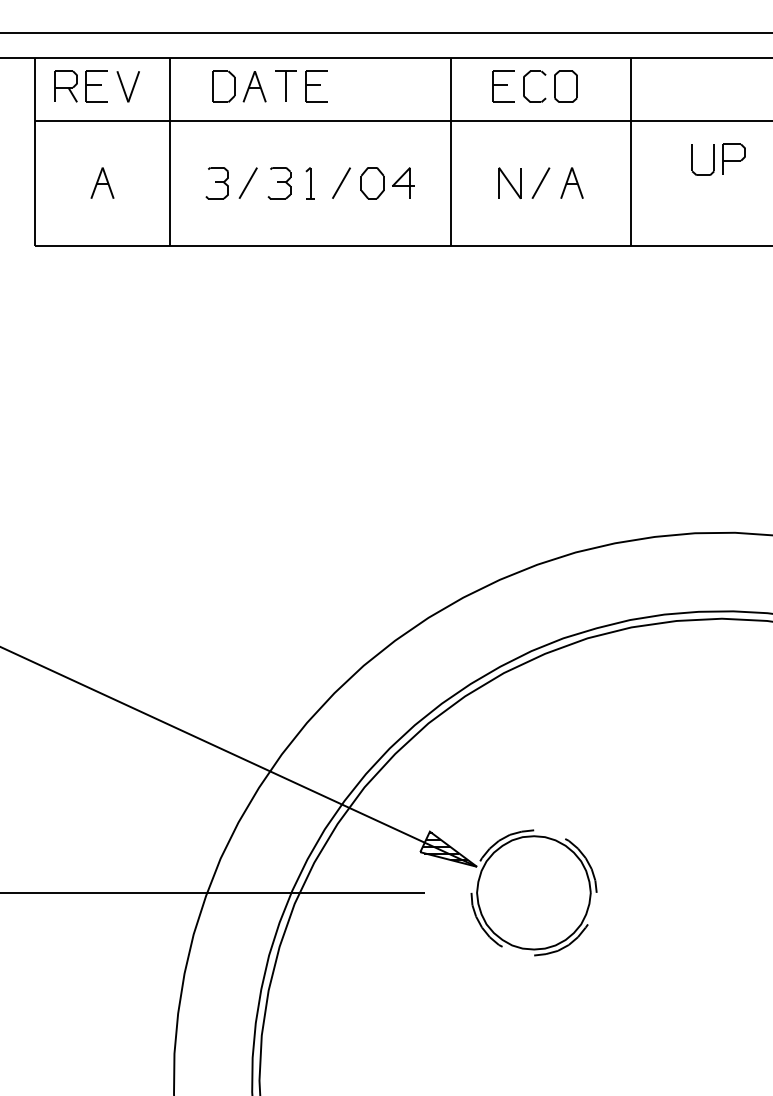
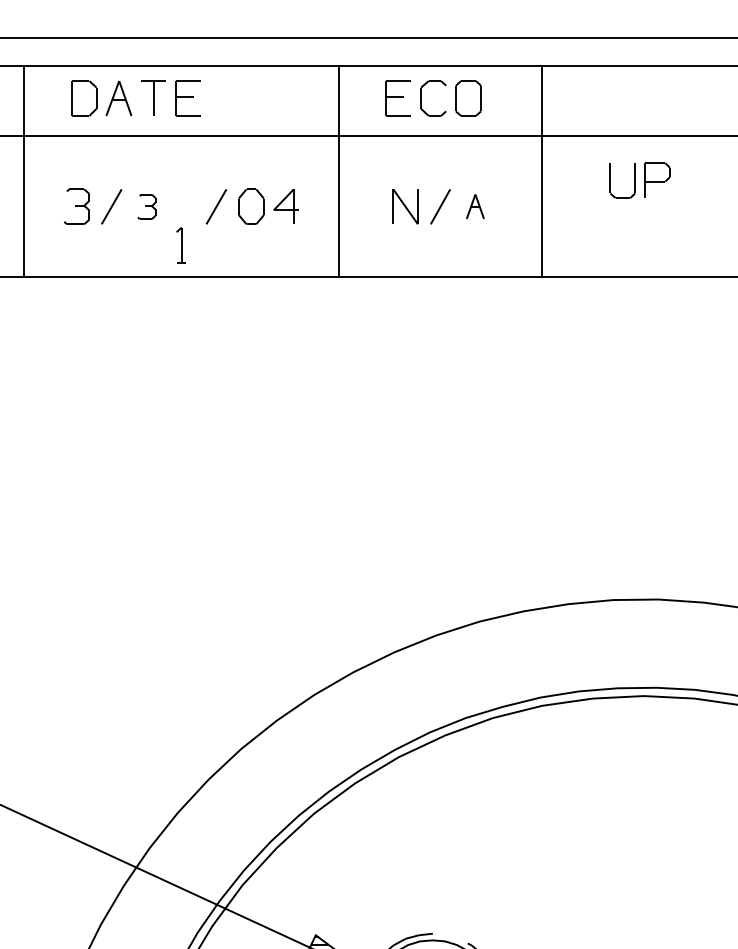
part: (571, 182) -> (474, 206), size x0.7
part: (279, 183) -> (146, 207), size x0.7
part: (309, 183) -> (180, 245), moved

